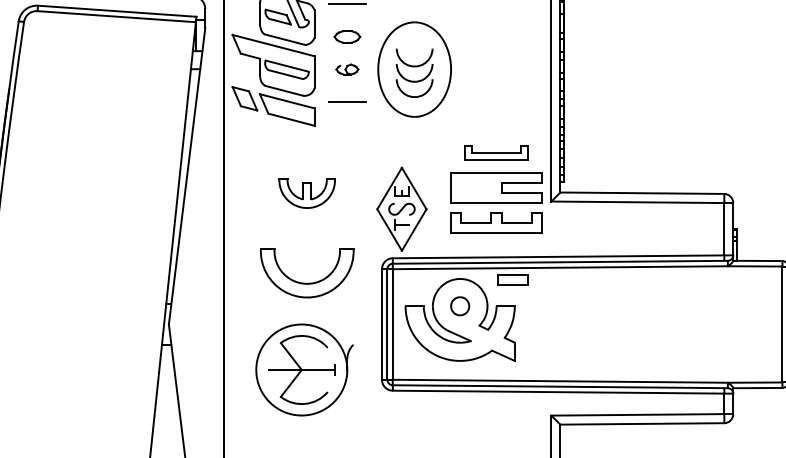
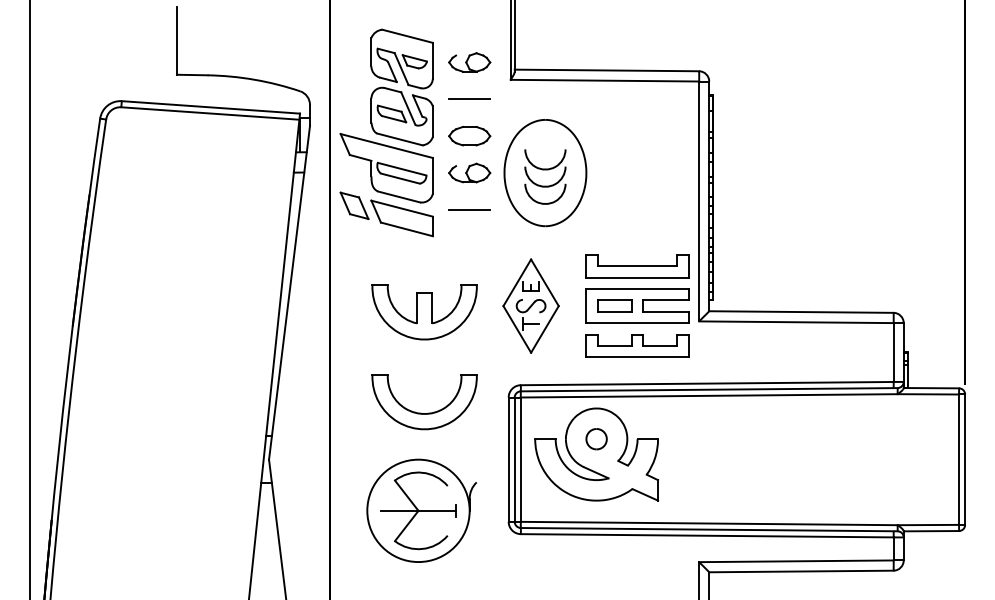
part: (347, 37) -> (469, 136), size x1.43
part: (347, 69) -> (469, 172), size x1.67
part: (496, 152) -> (637, 266), size x1.43
part: (307, 193) -> (424, 312), size x1.67
part: (401, 208) -> (530, 305), moved
part: (512, 279) -> (614, 305), moved

